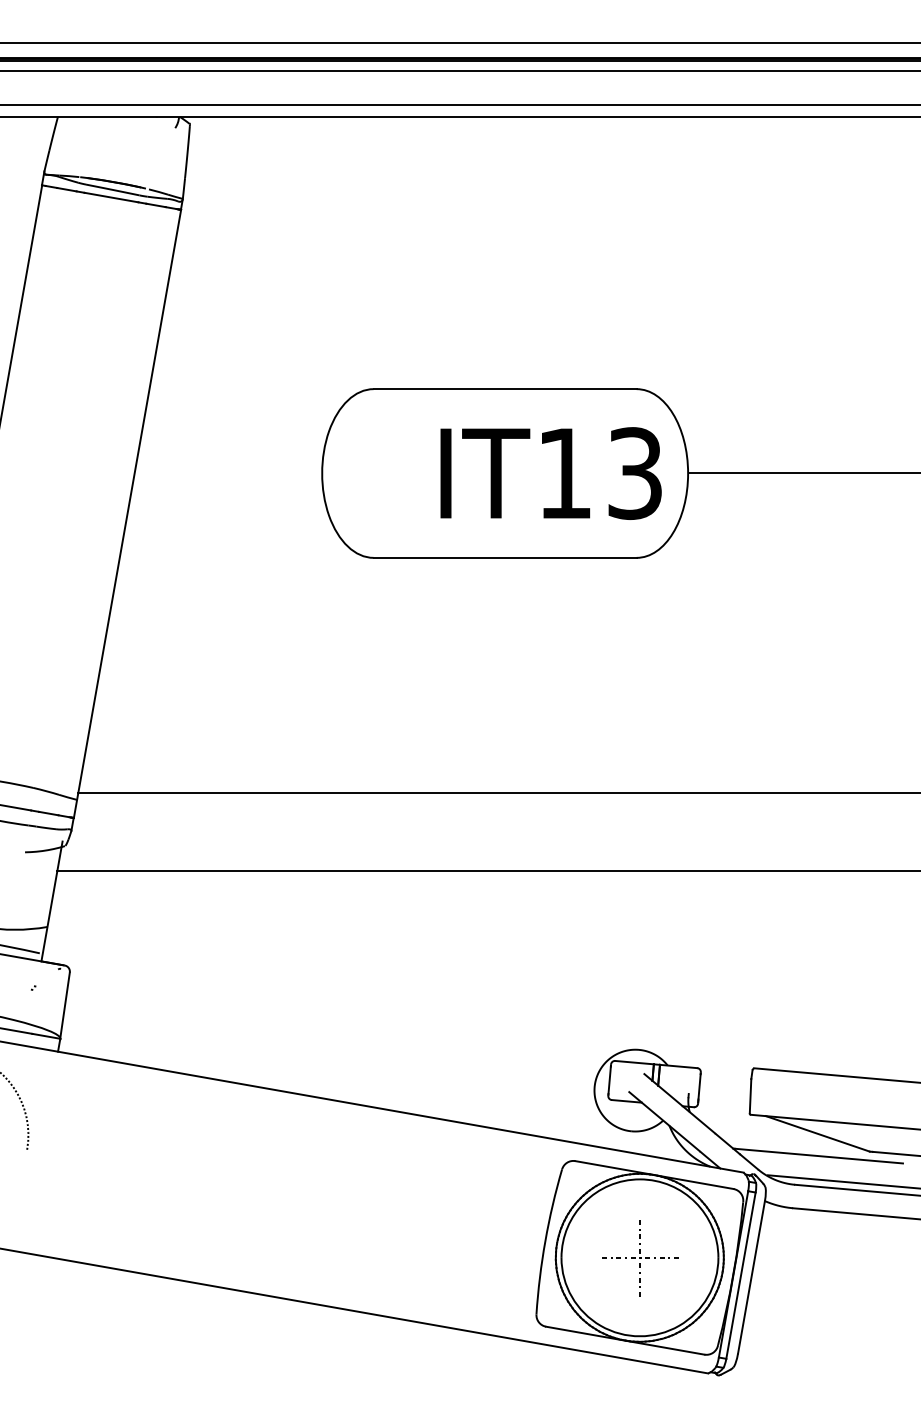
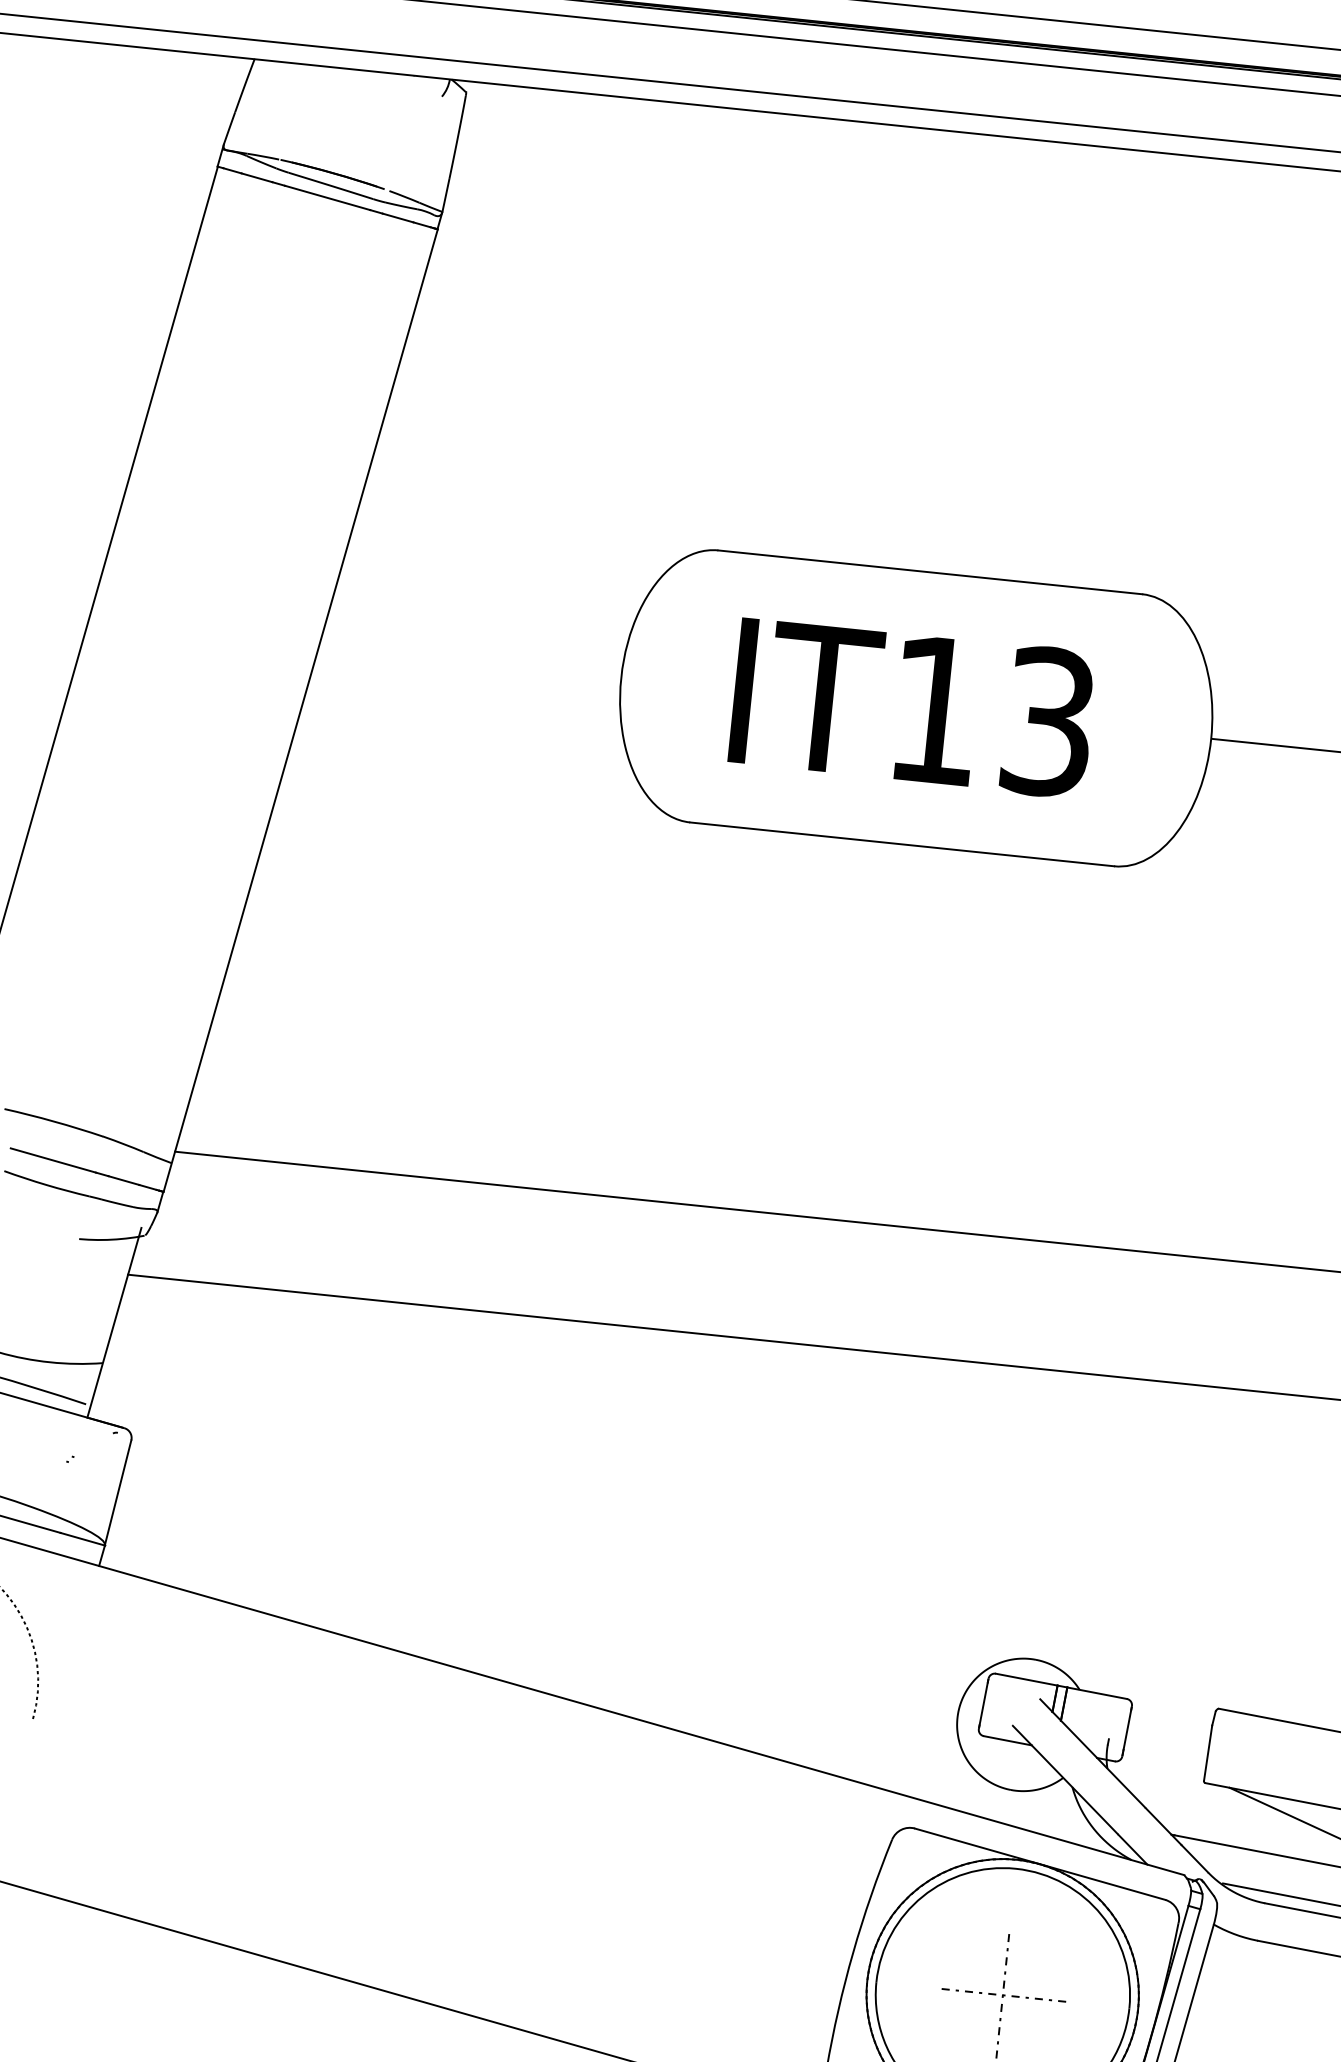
text: (550, 473) -> (911, 707), moved

